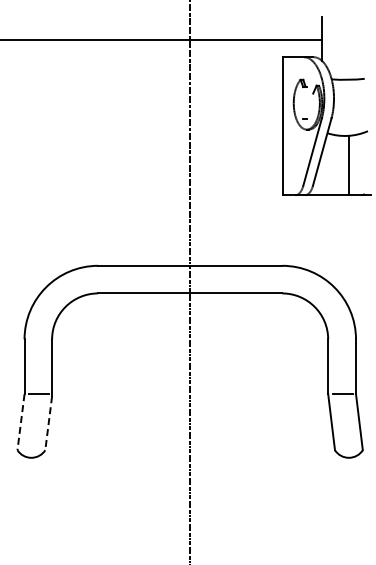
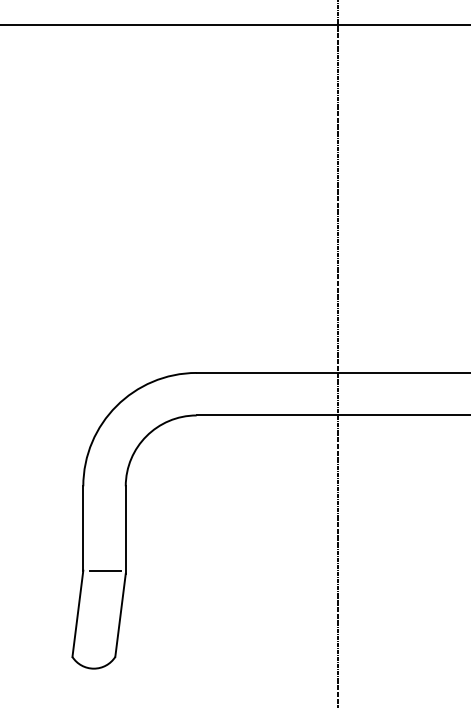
line: (20, 422) -> (77, 614), dashed -> solid
line: (48, 423) -> (120, 615), dashed -> solid

